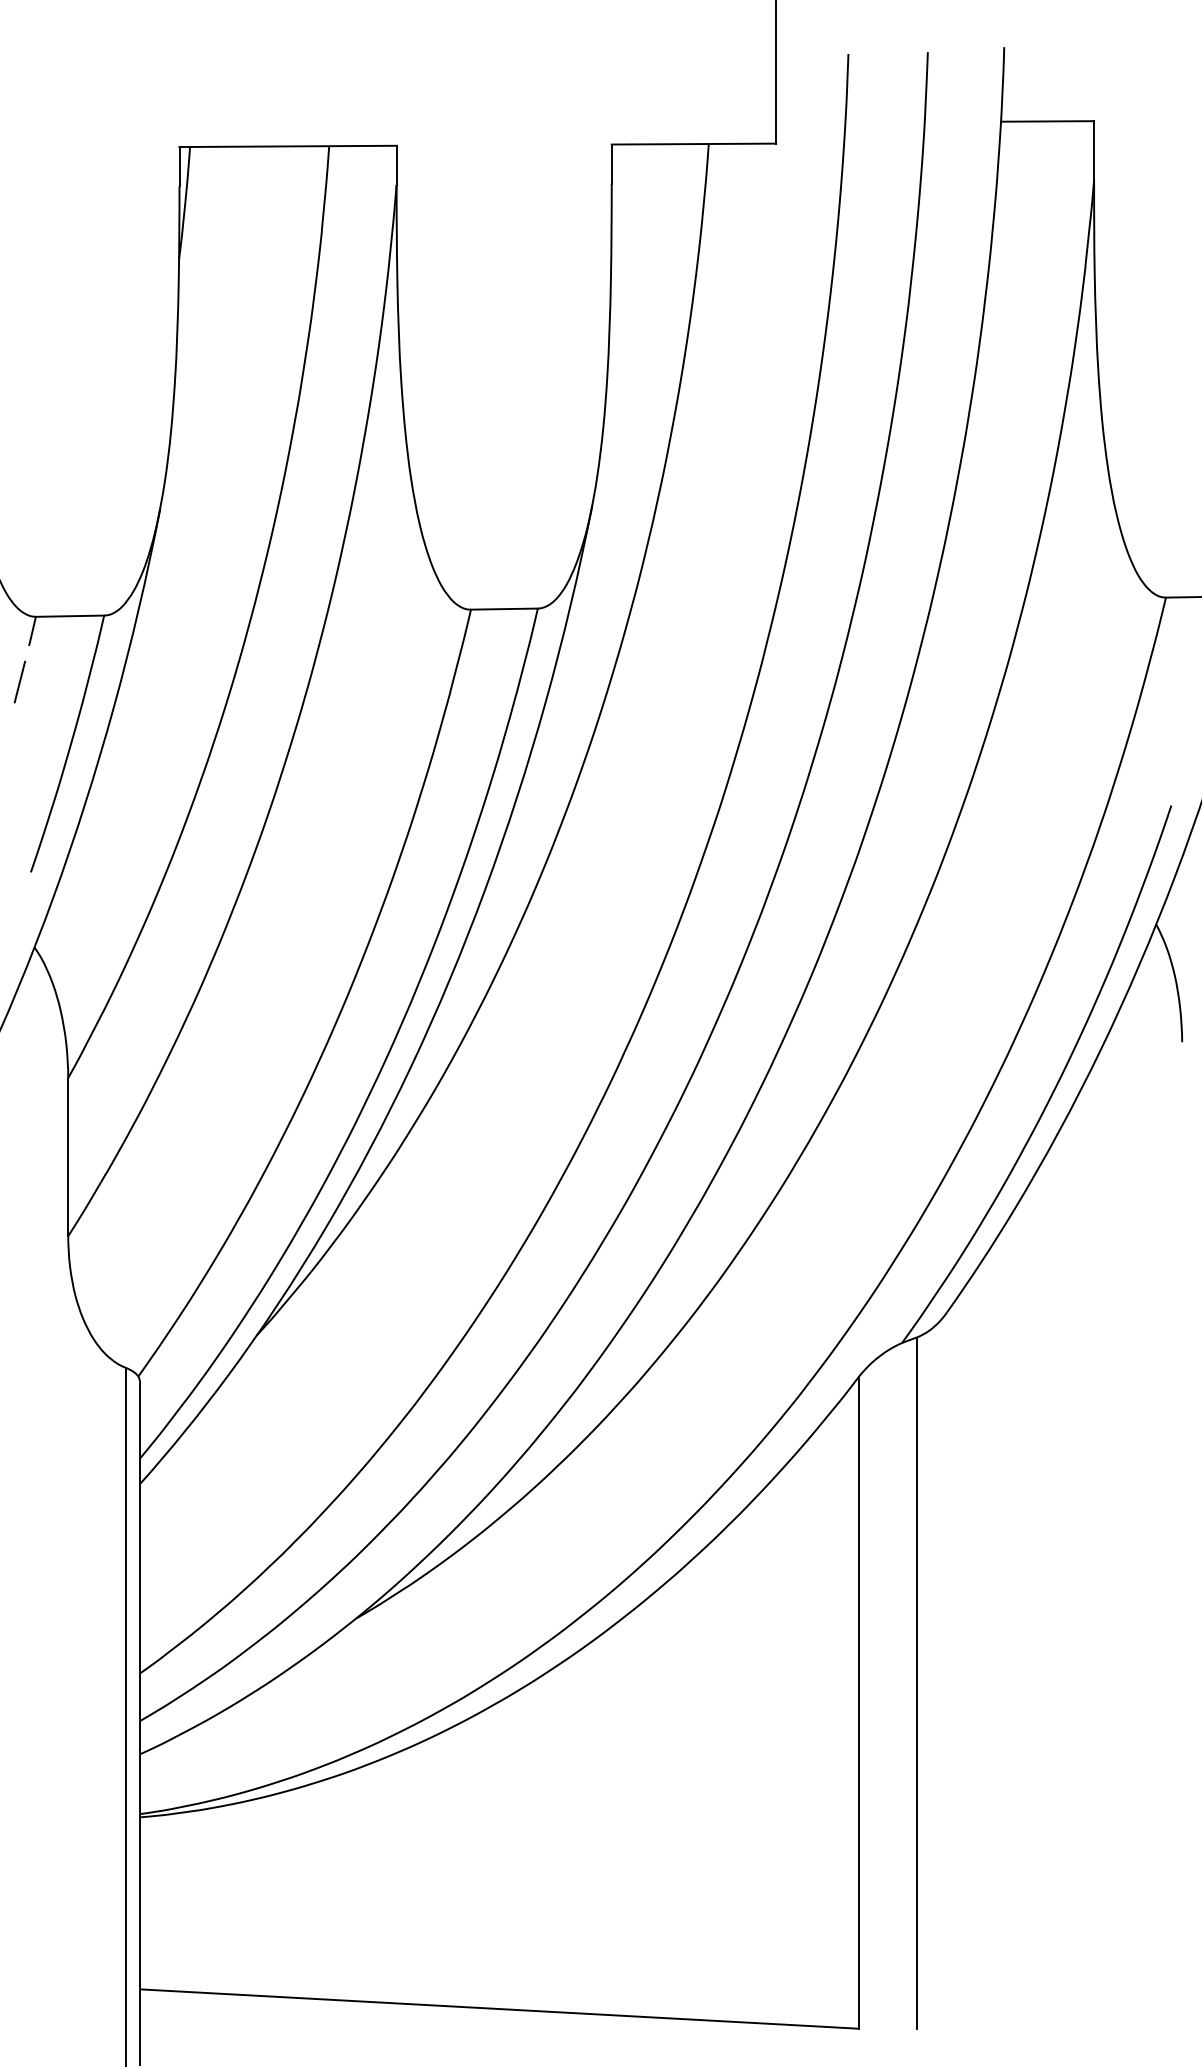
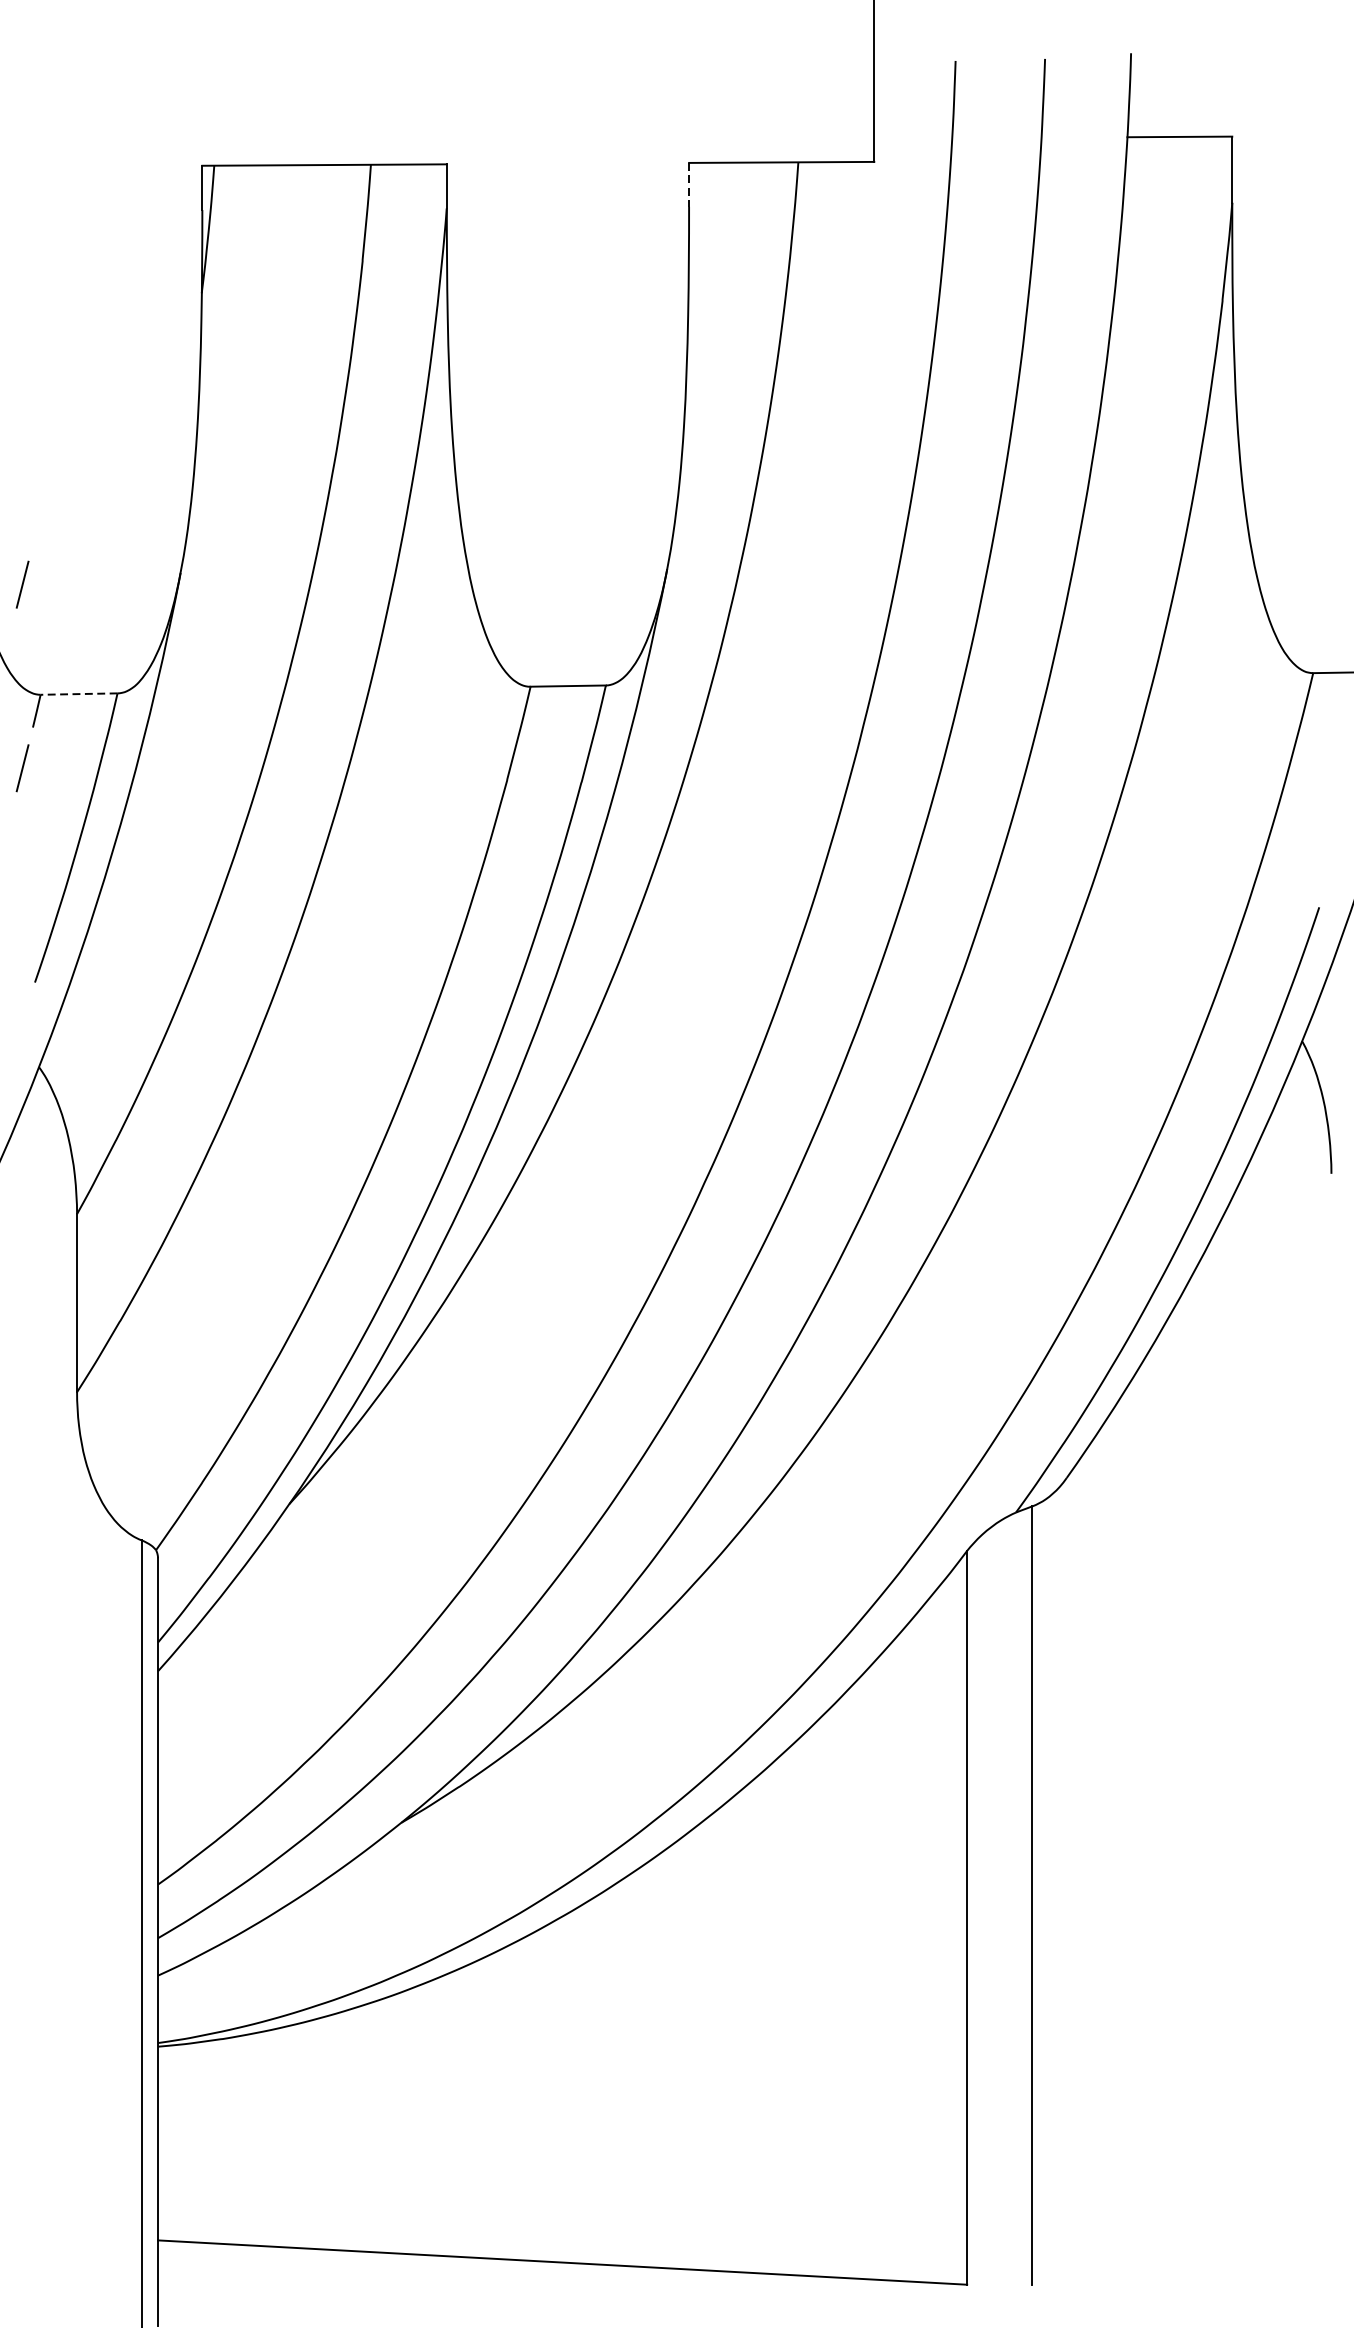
line: (611, 164) -> (688, 185), solid -> dashed
line: (19, 518) -> (22, 584), added
line: (69, 616) -> (78, 694), solid -> dashed

